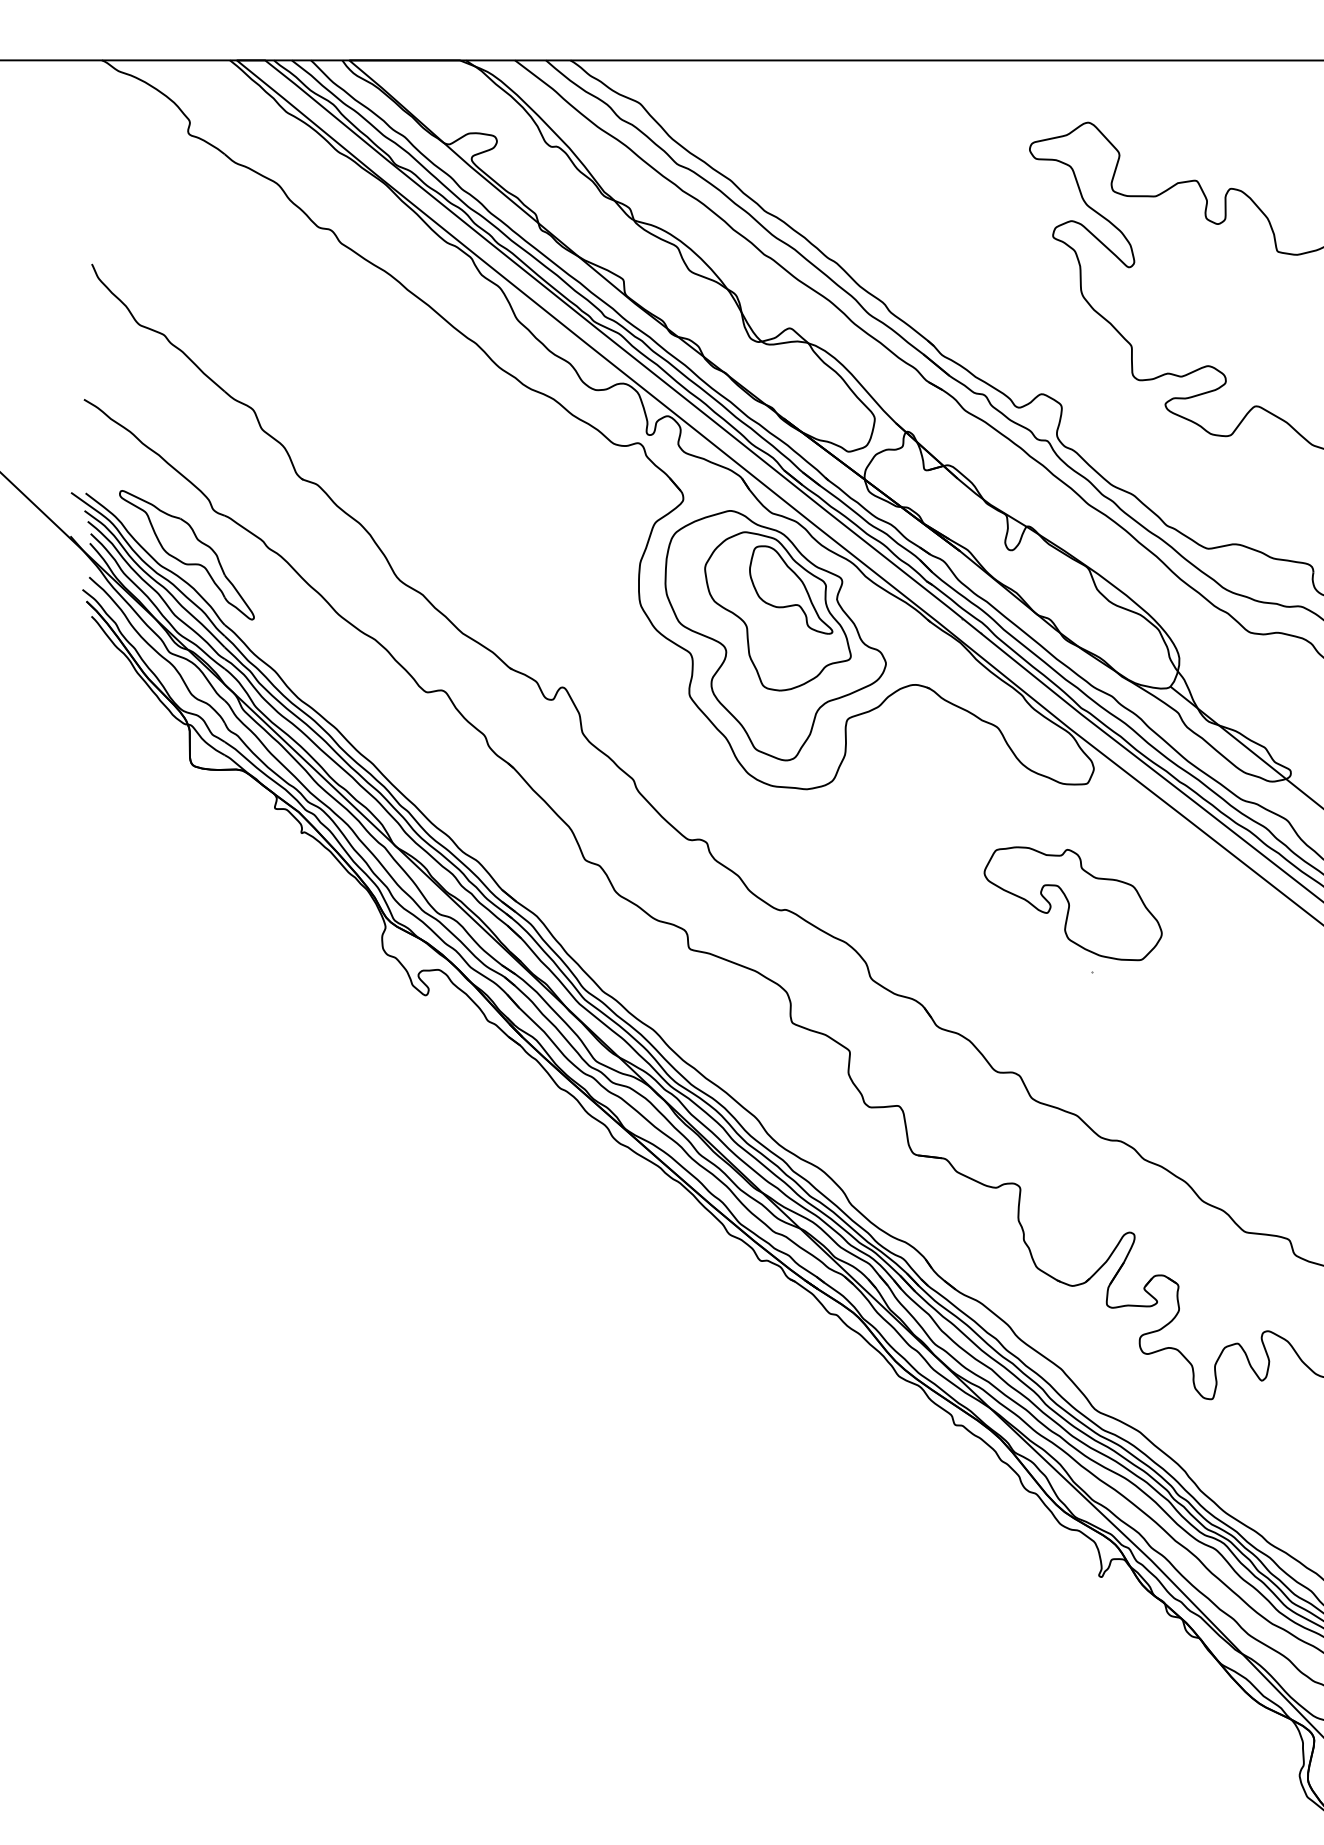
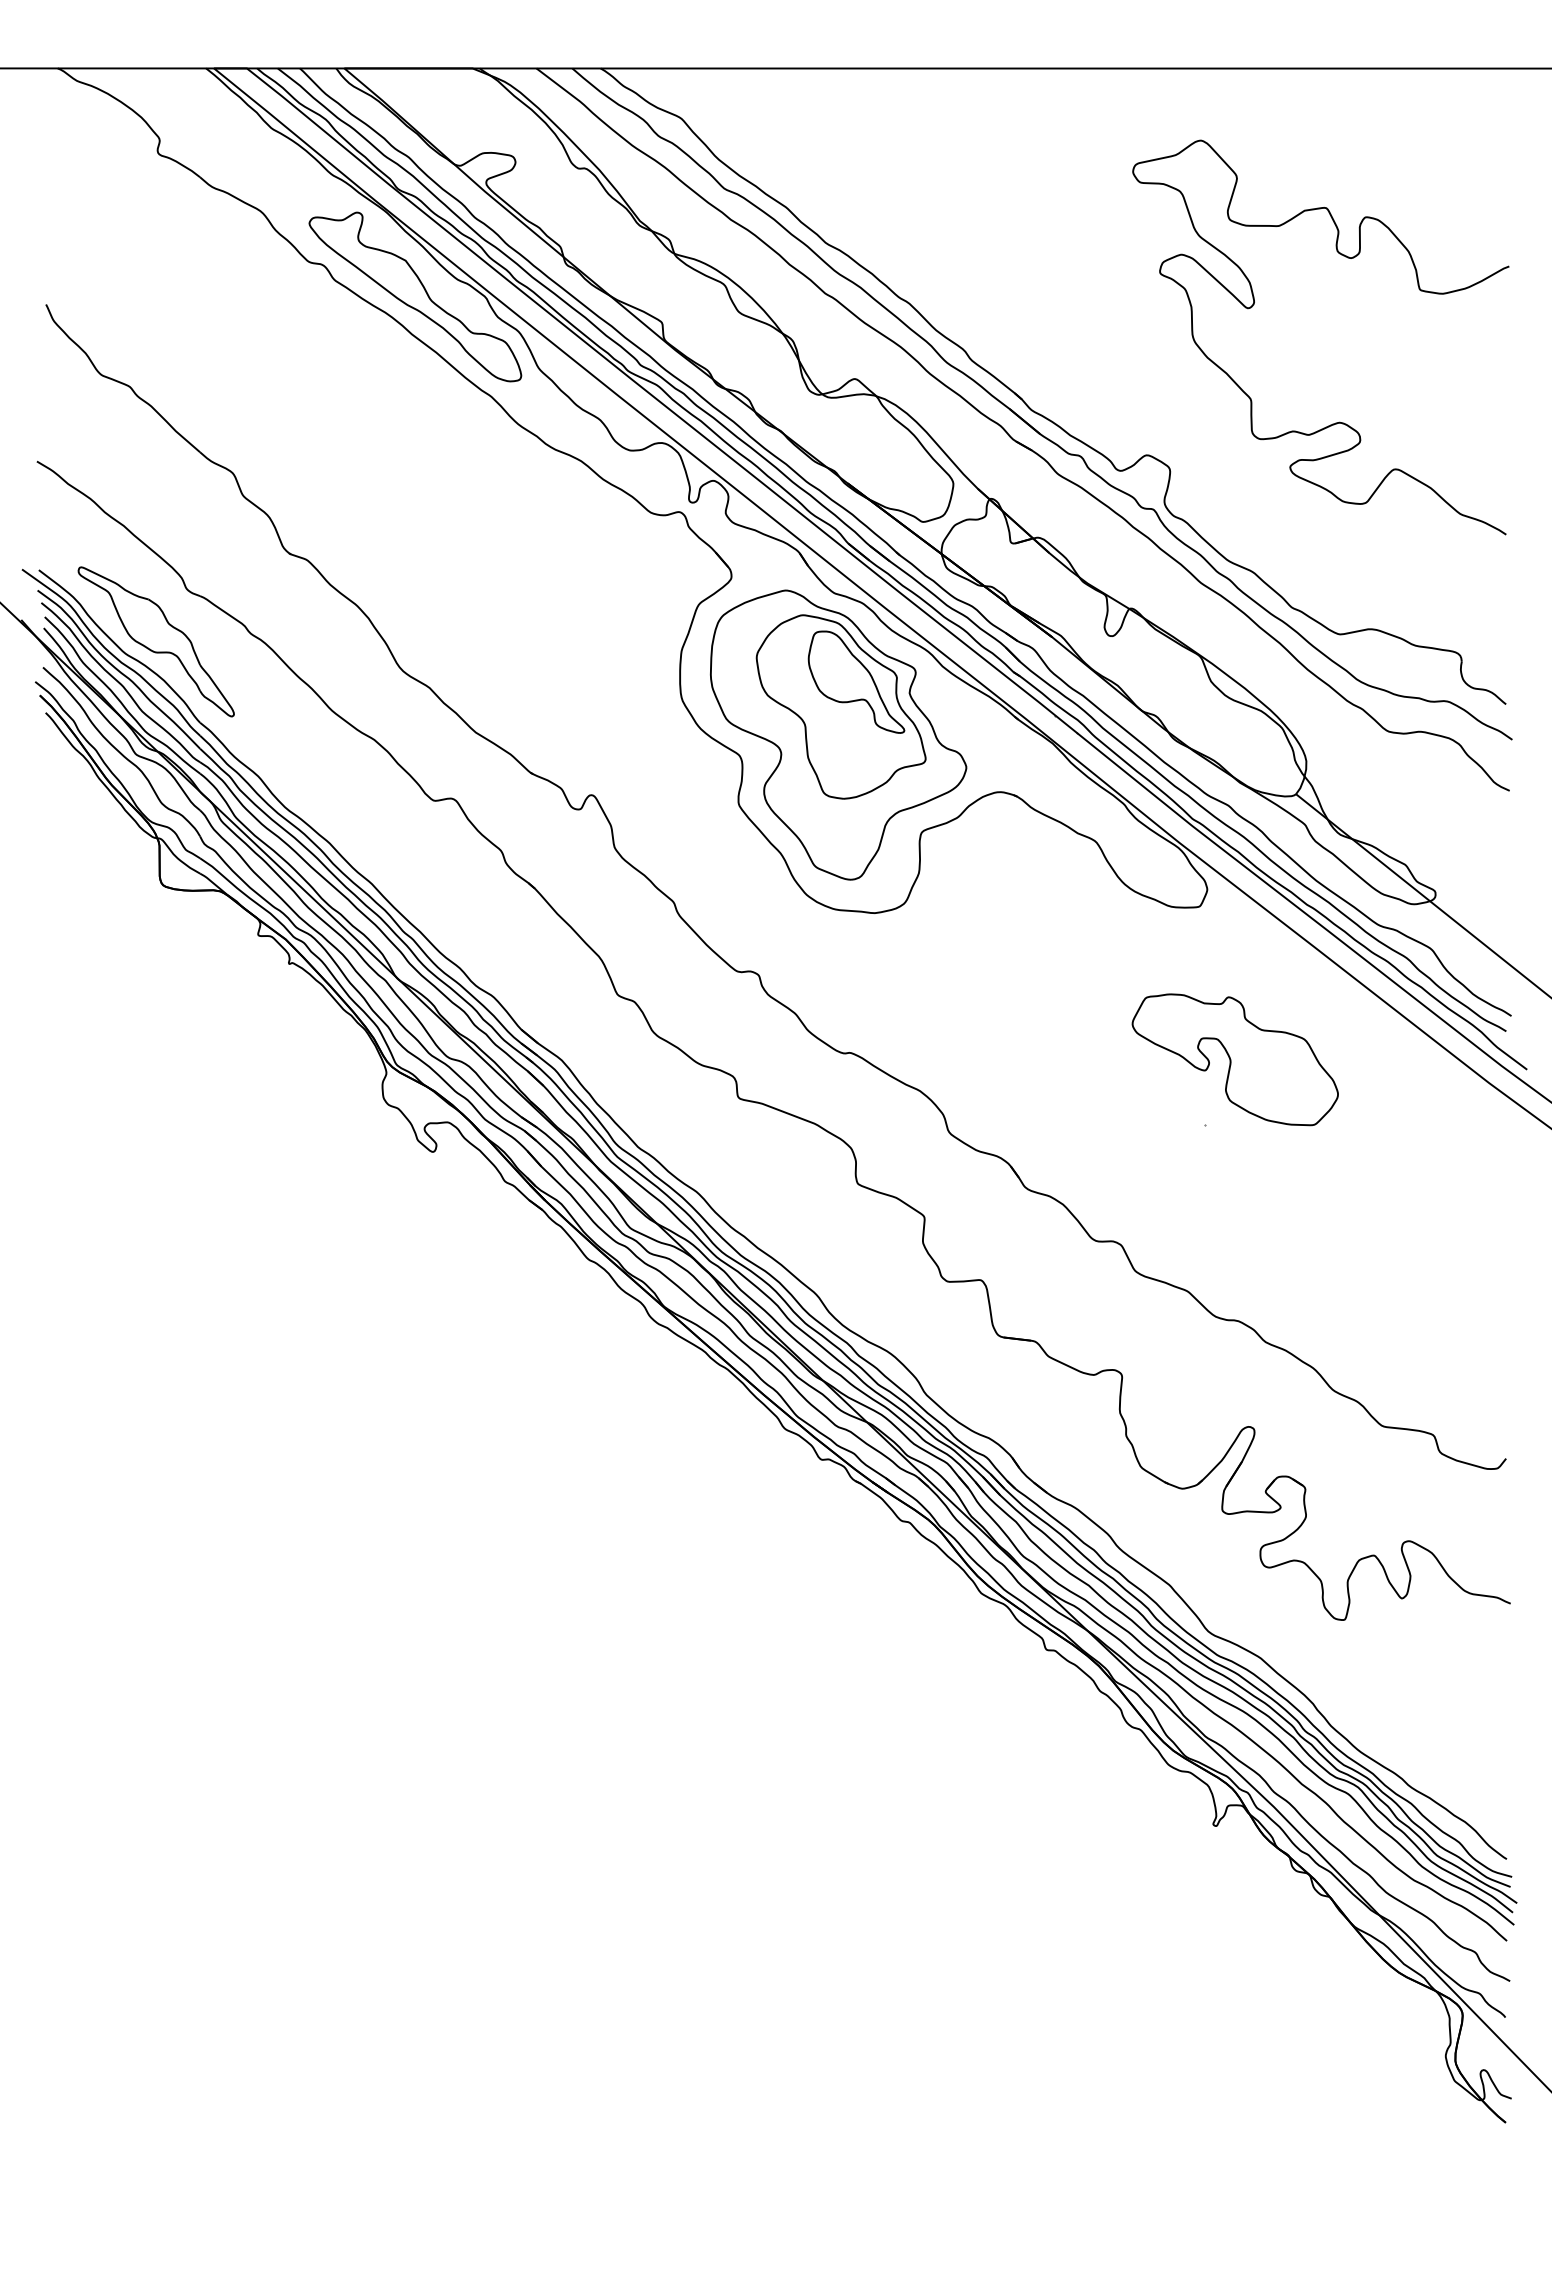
part: (410, 257) -> (415, 296), added
part: (1072, 903) -> (1234, 1059), moved

